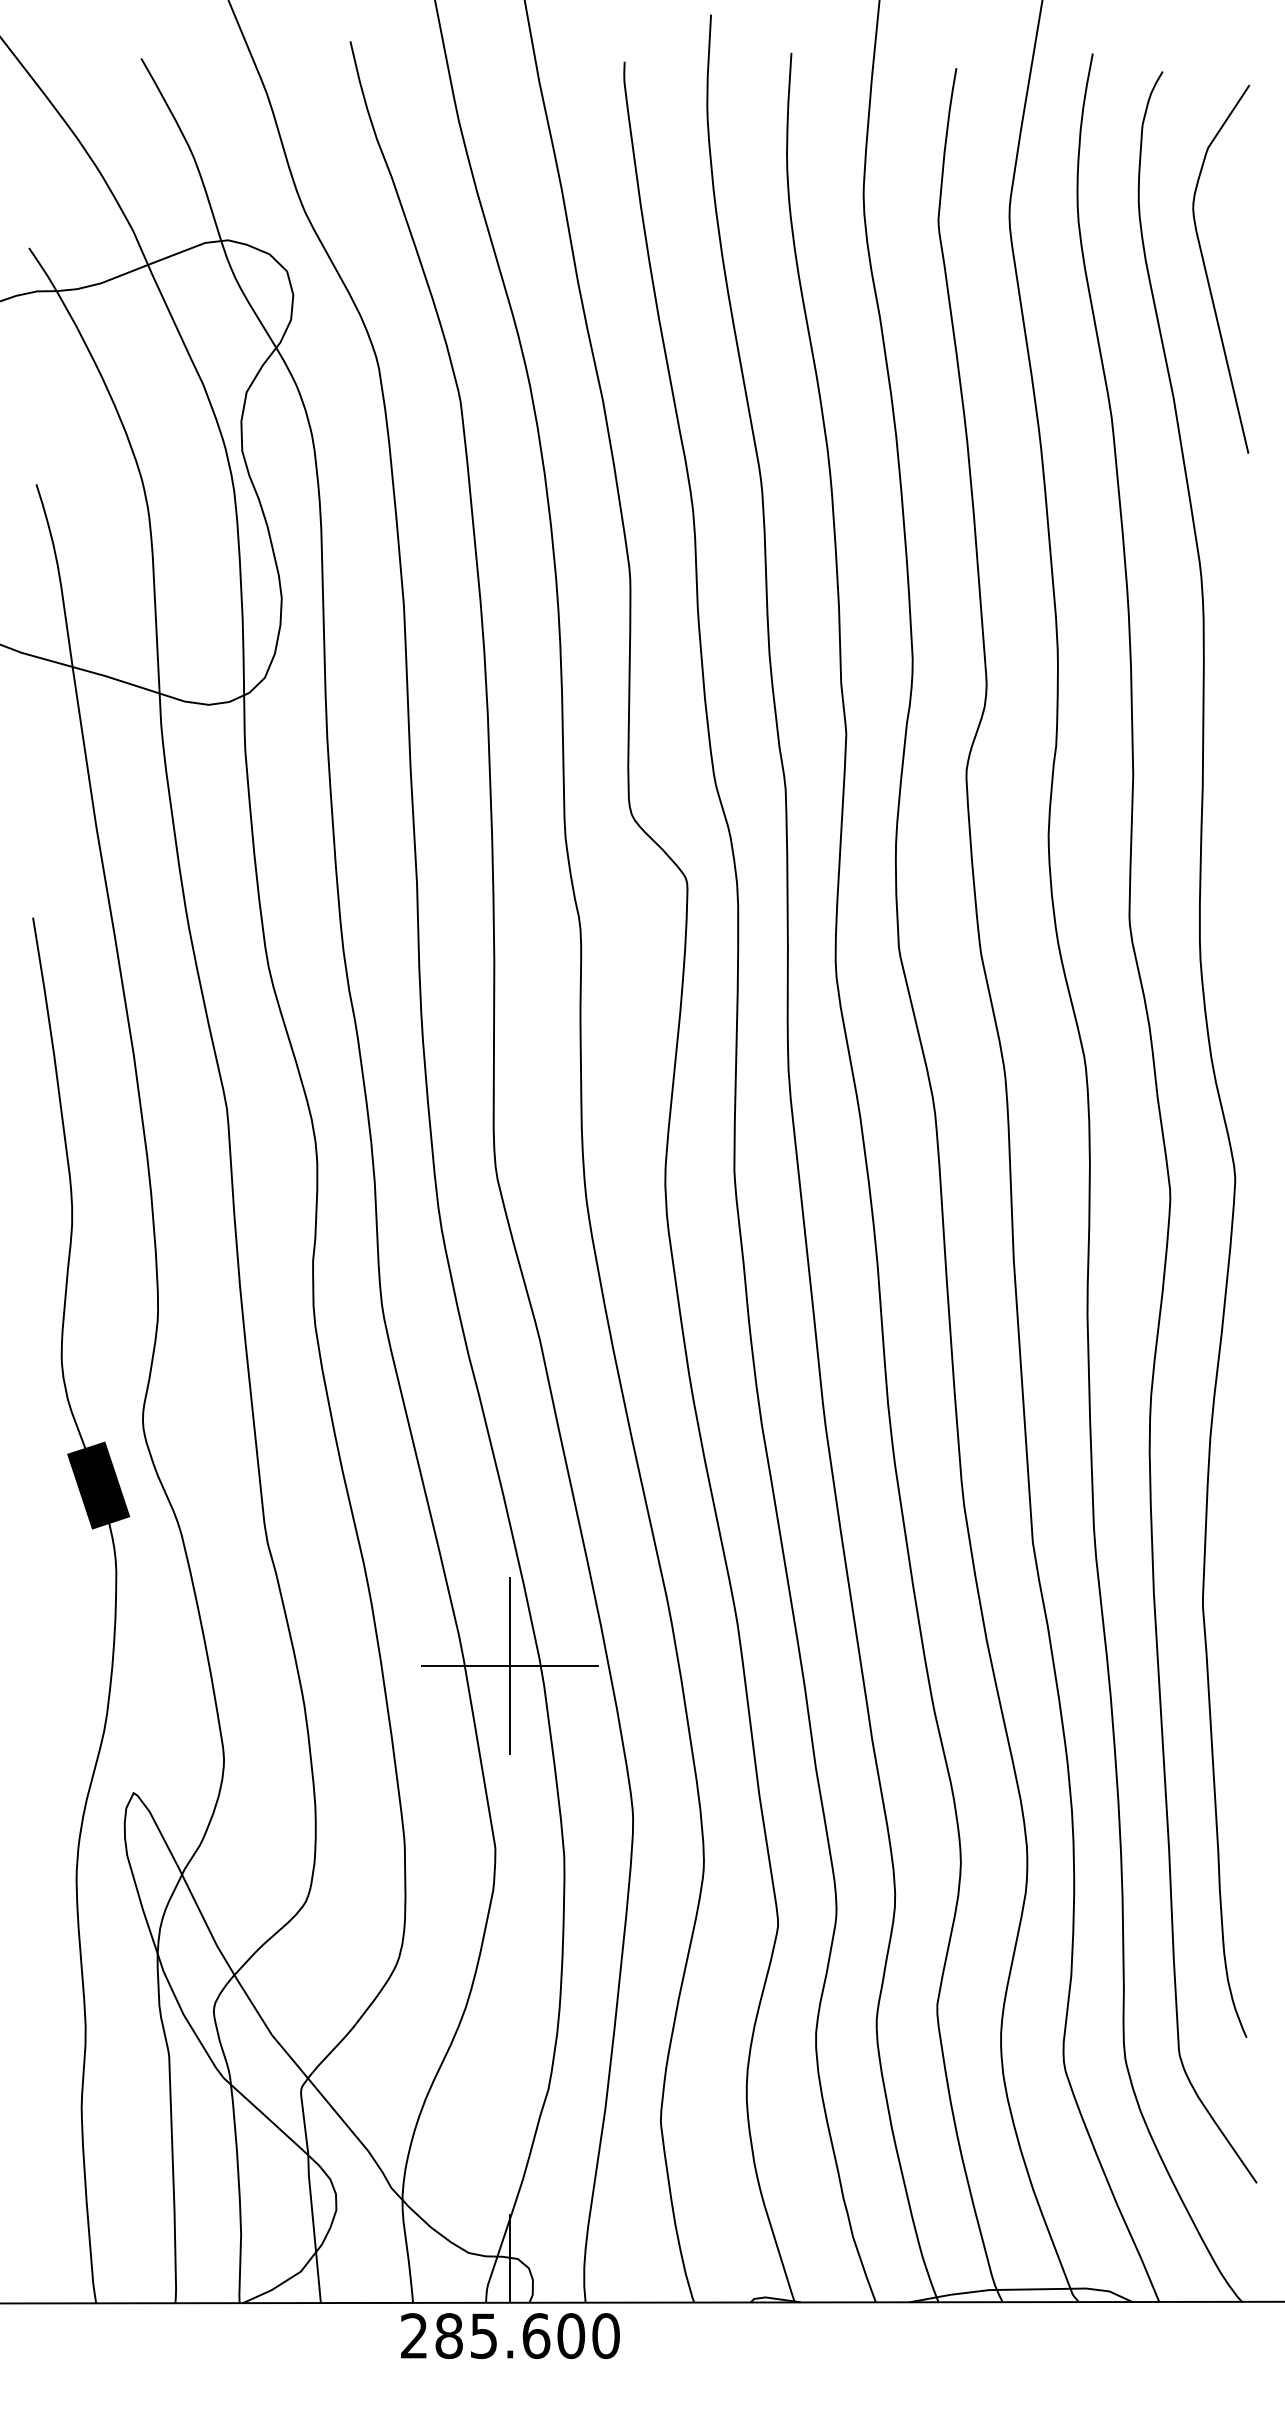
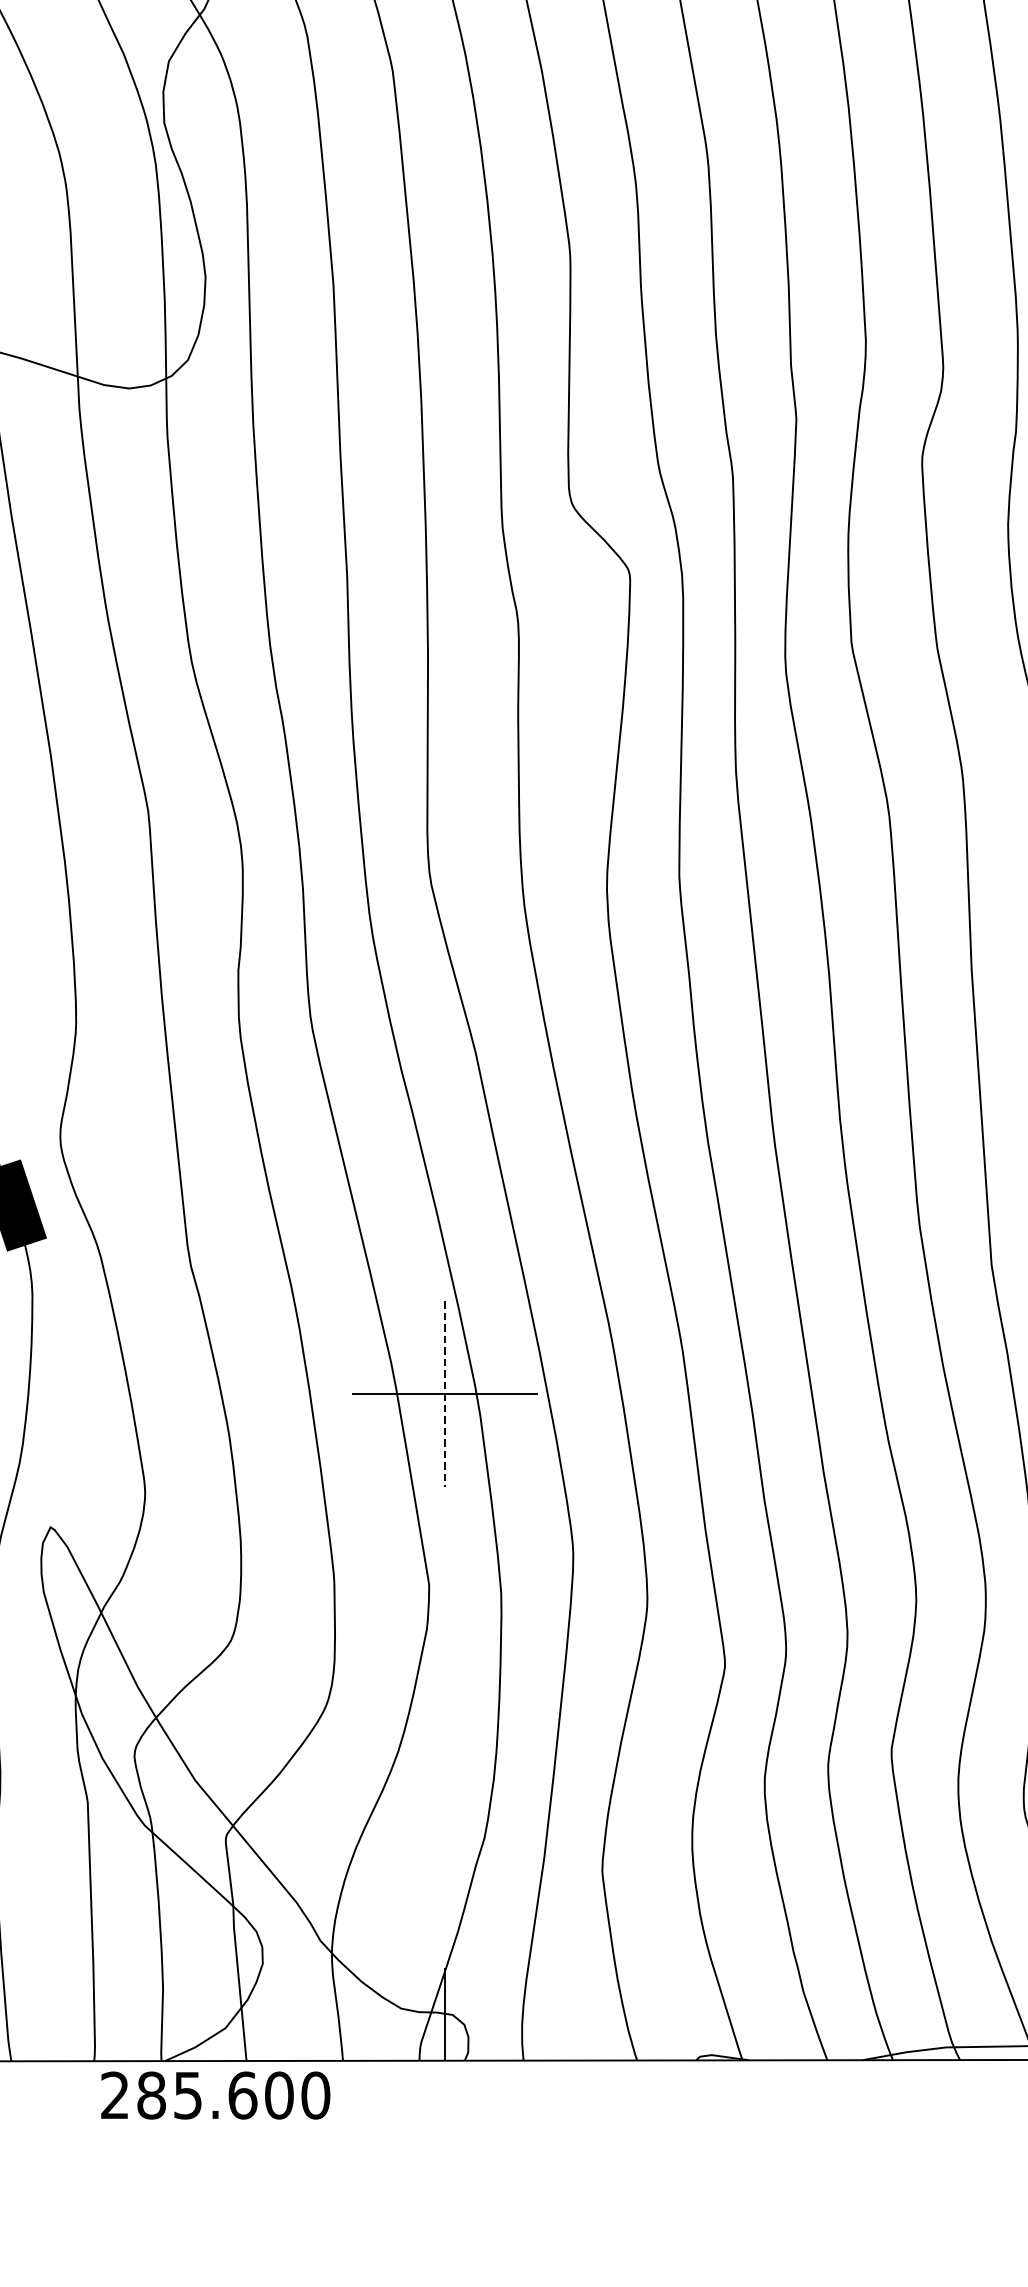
line: (510, 1665) -> (444, 1393), solid -> dashed
text: (510, 2336) -> (215, 2096), moved

